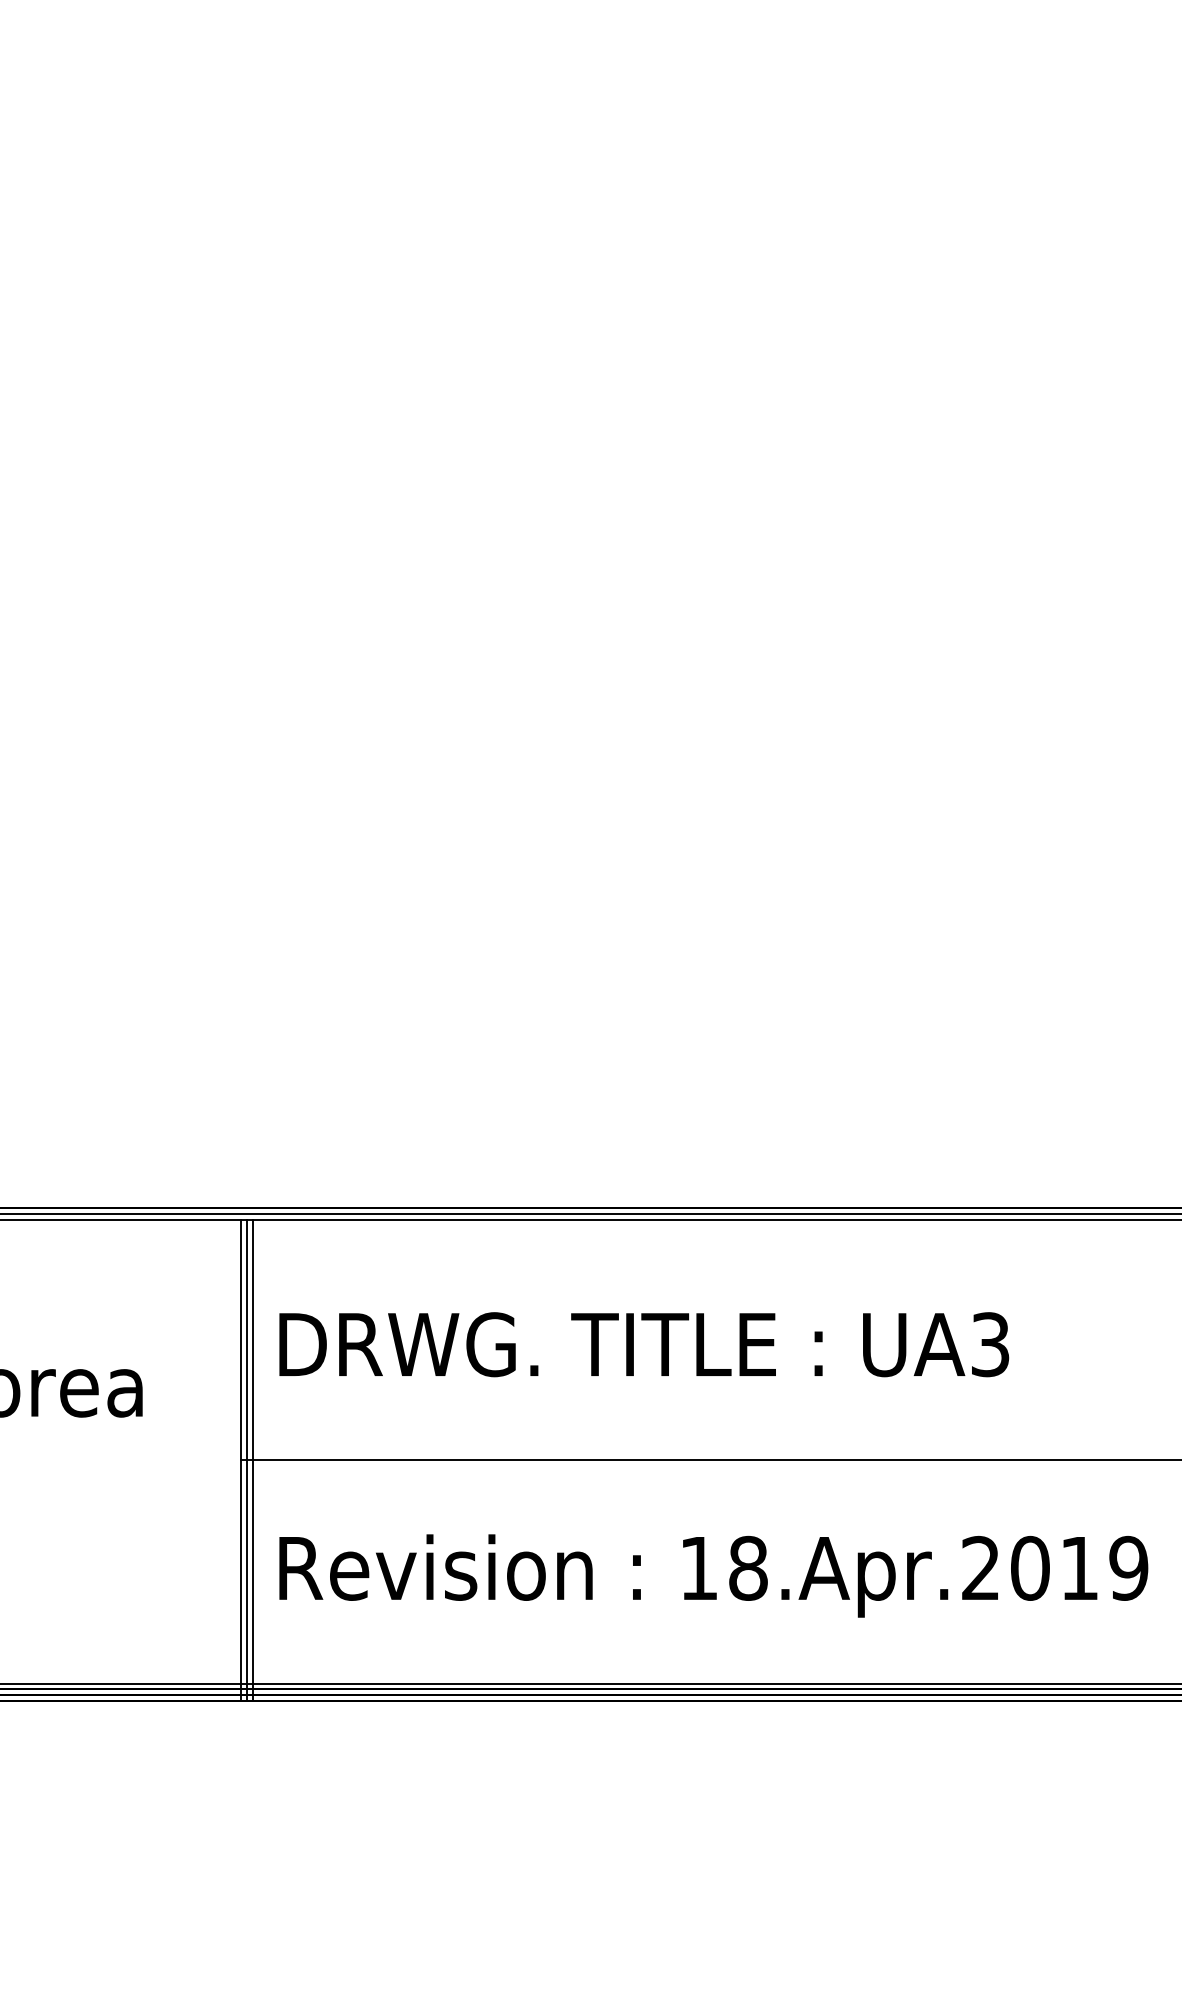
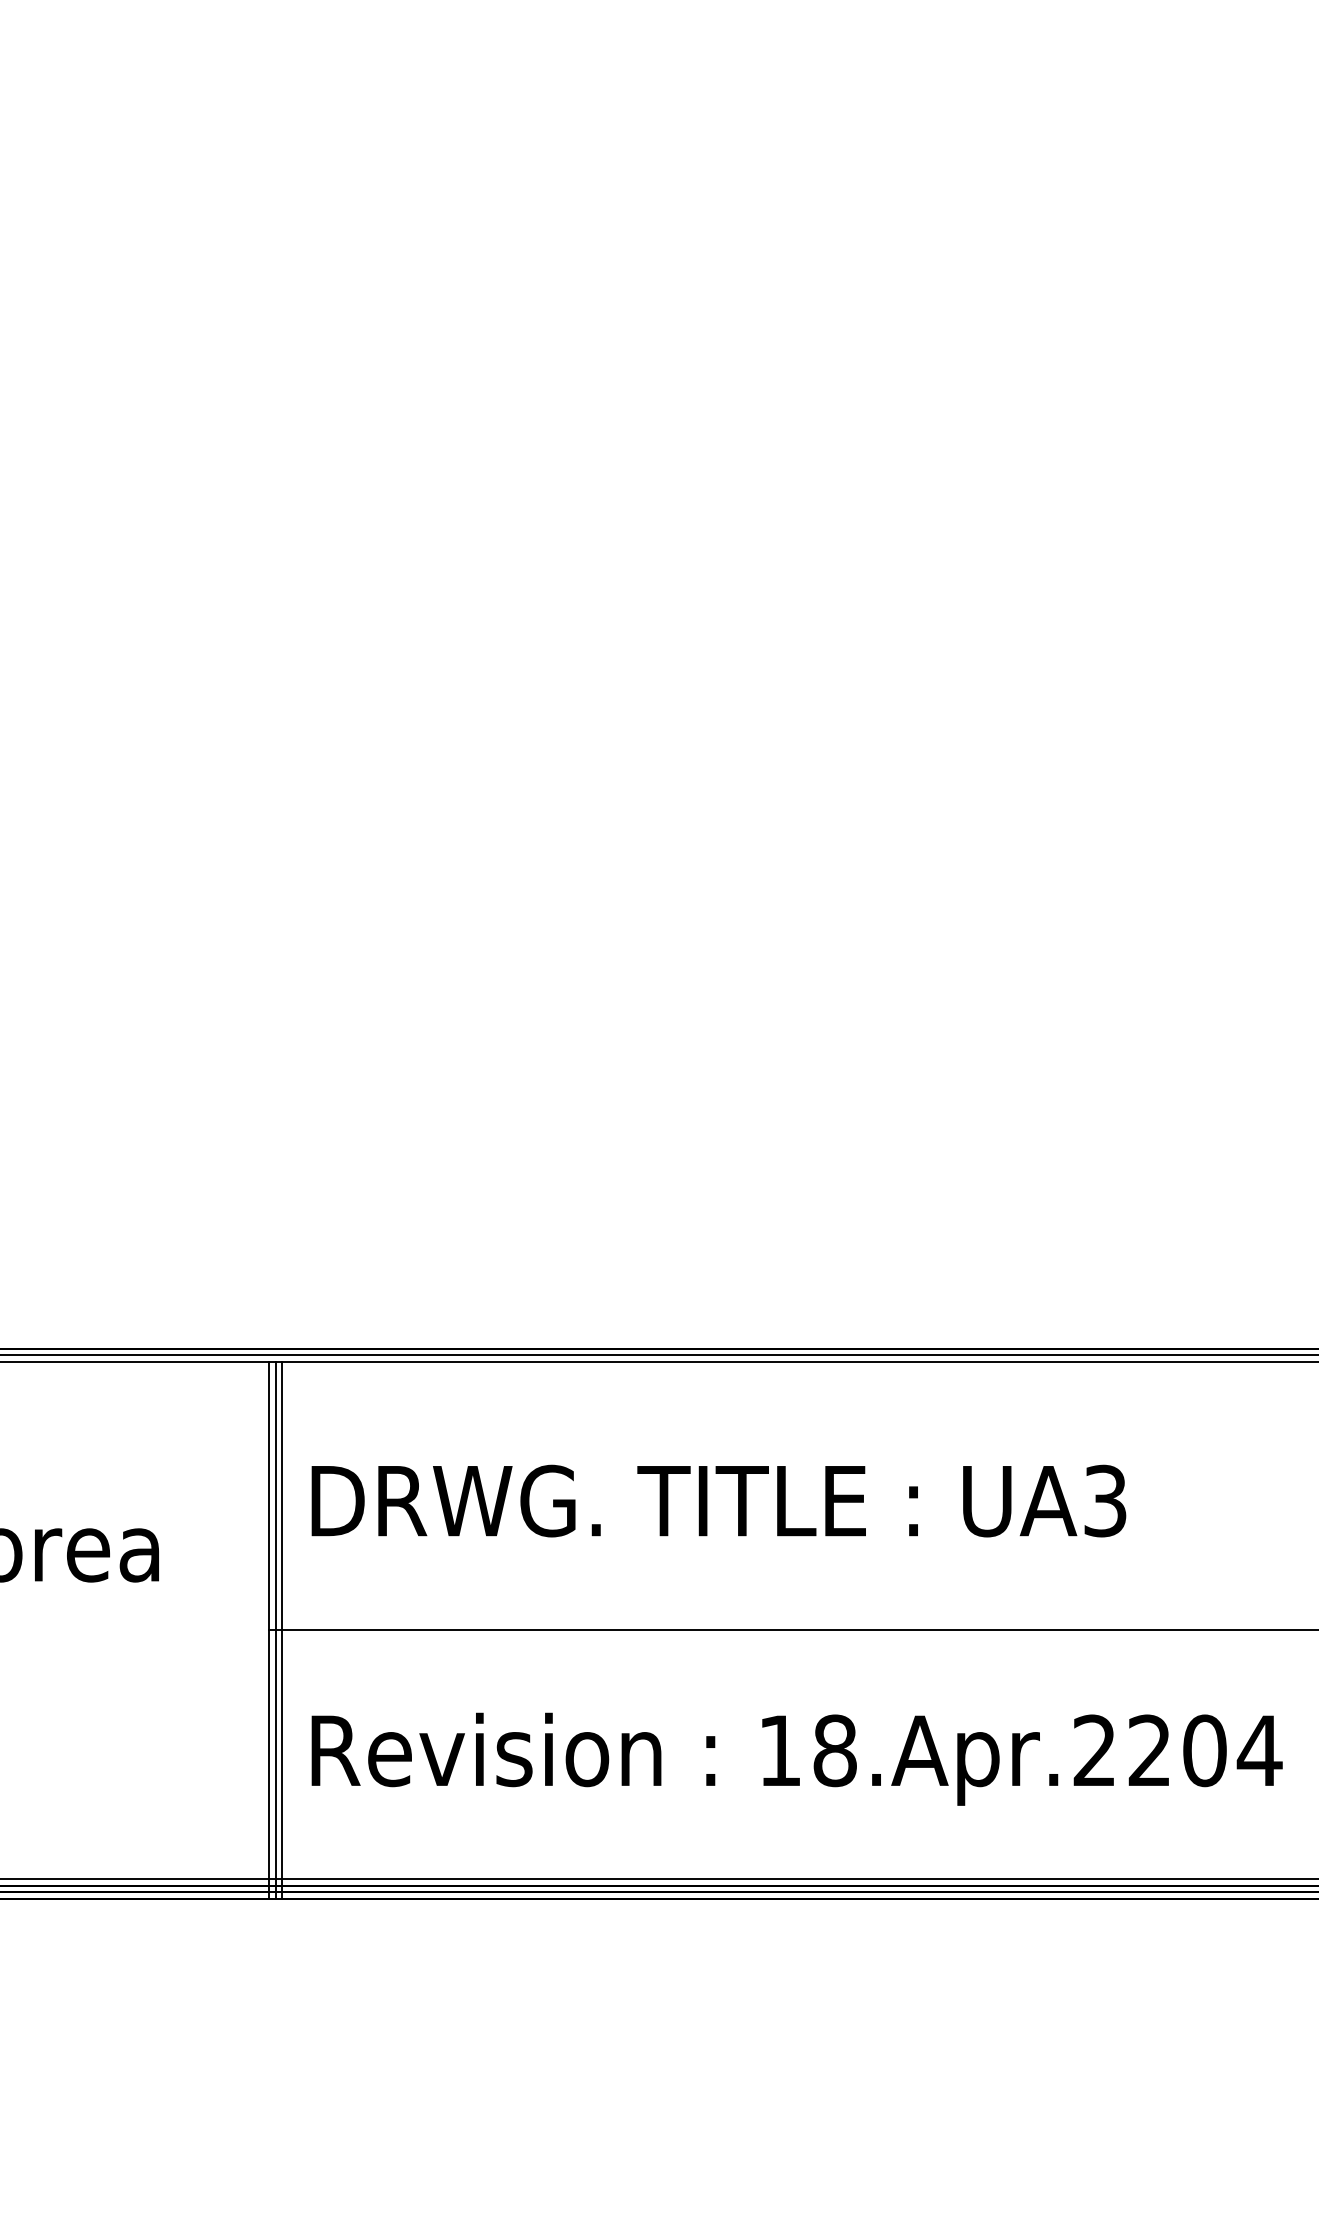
text: (1080, 1567) -> (1205, 1749), 18.Apr.2019 -> 18.Apr.2204

